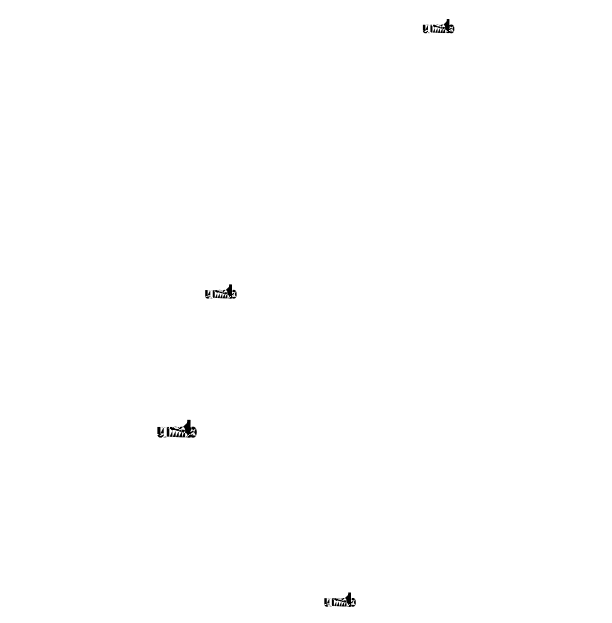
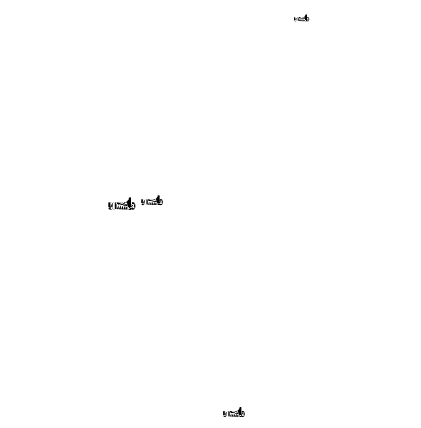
part: (438, 25) -> (301, 17), size x0.7
part: (176, 428) -> (121, 203), moved

